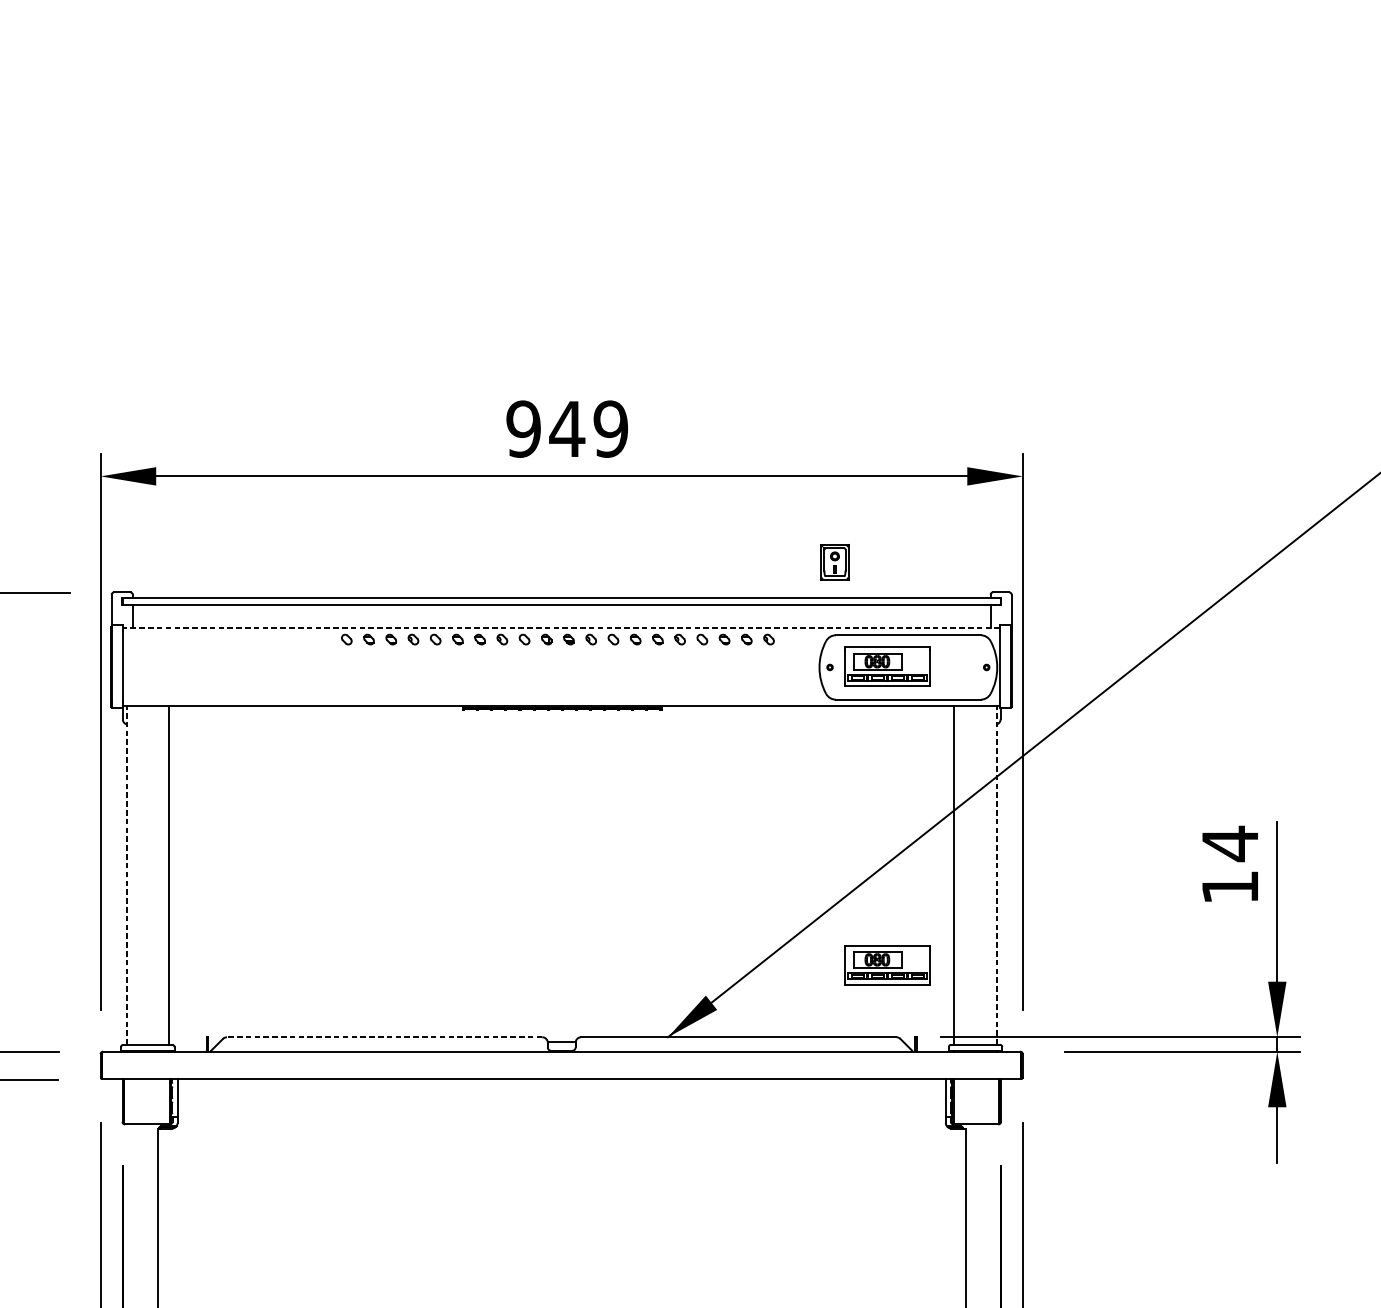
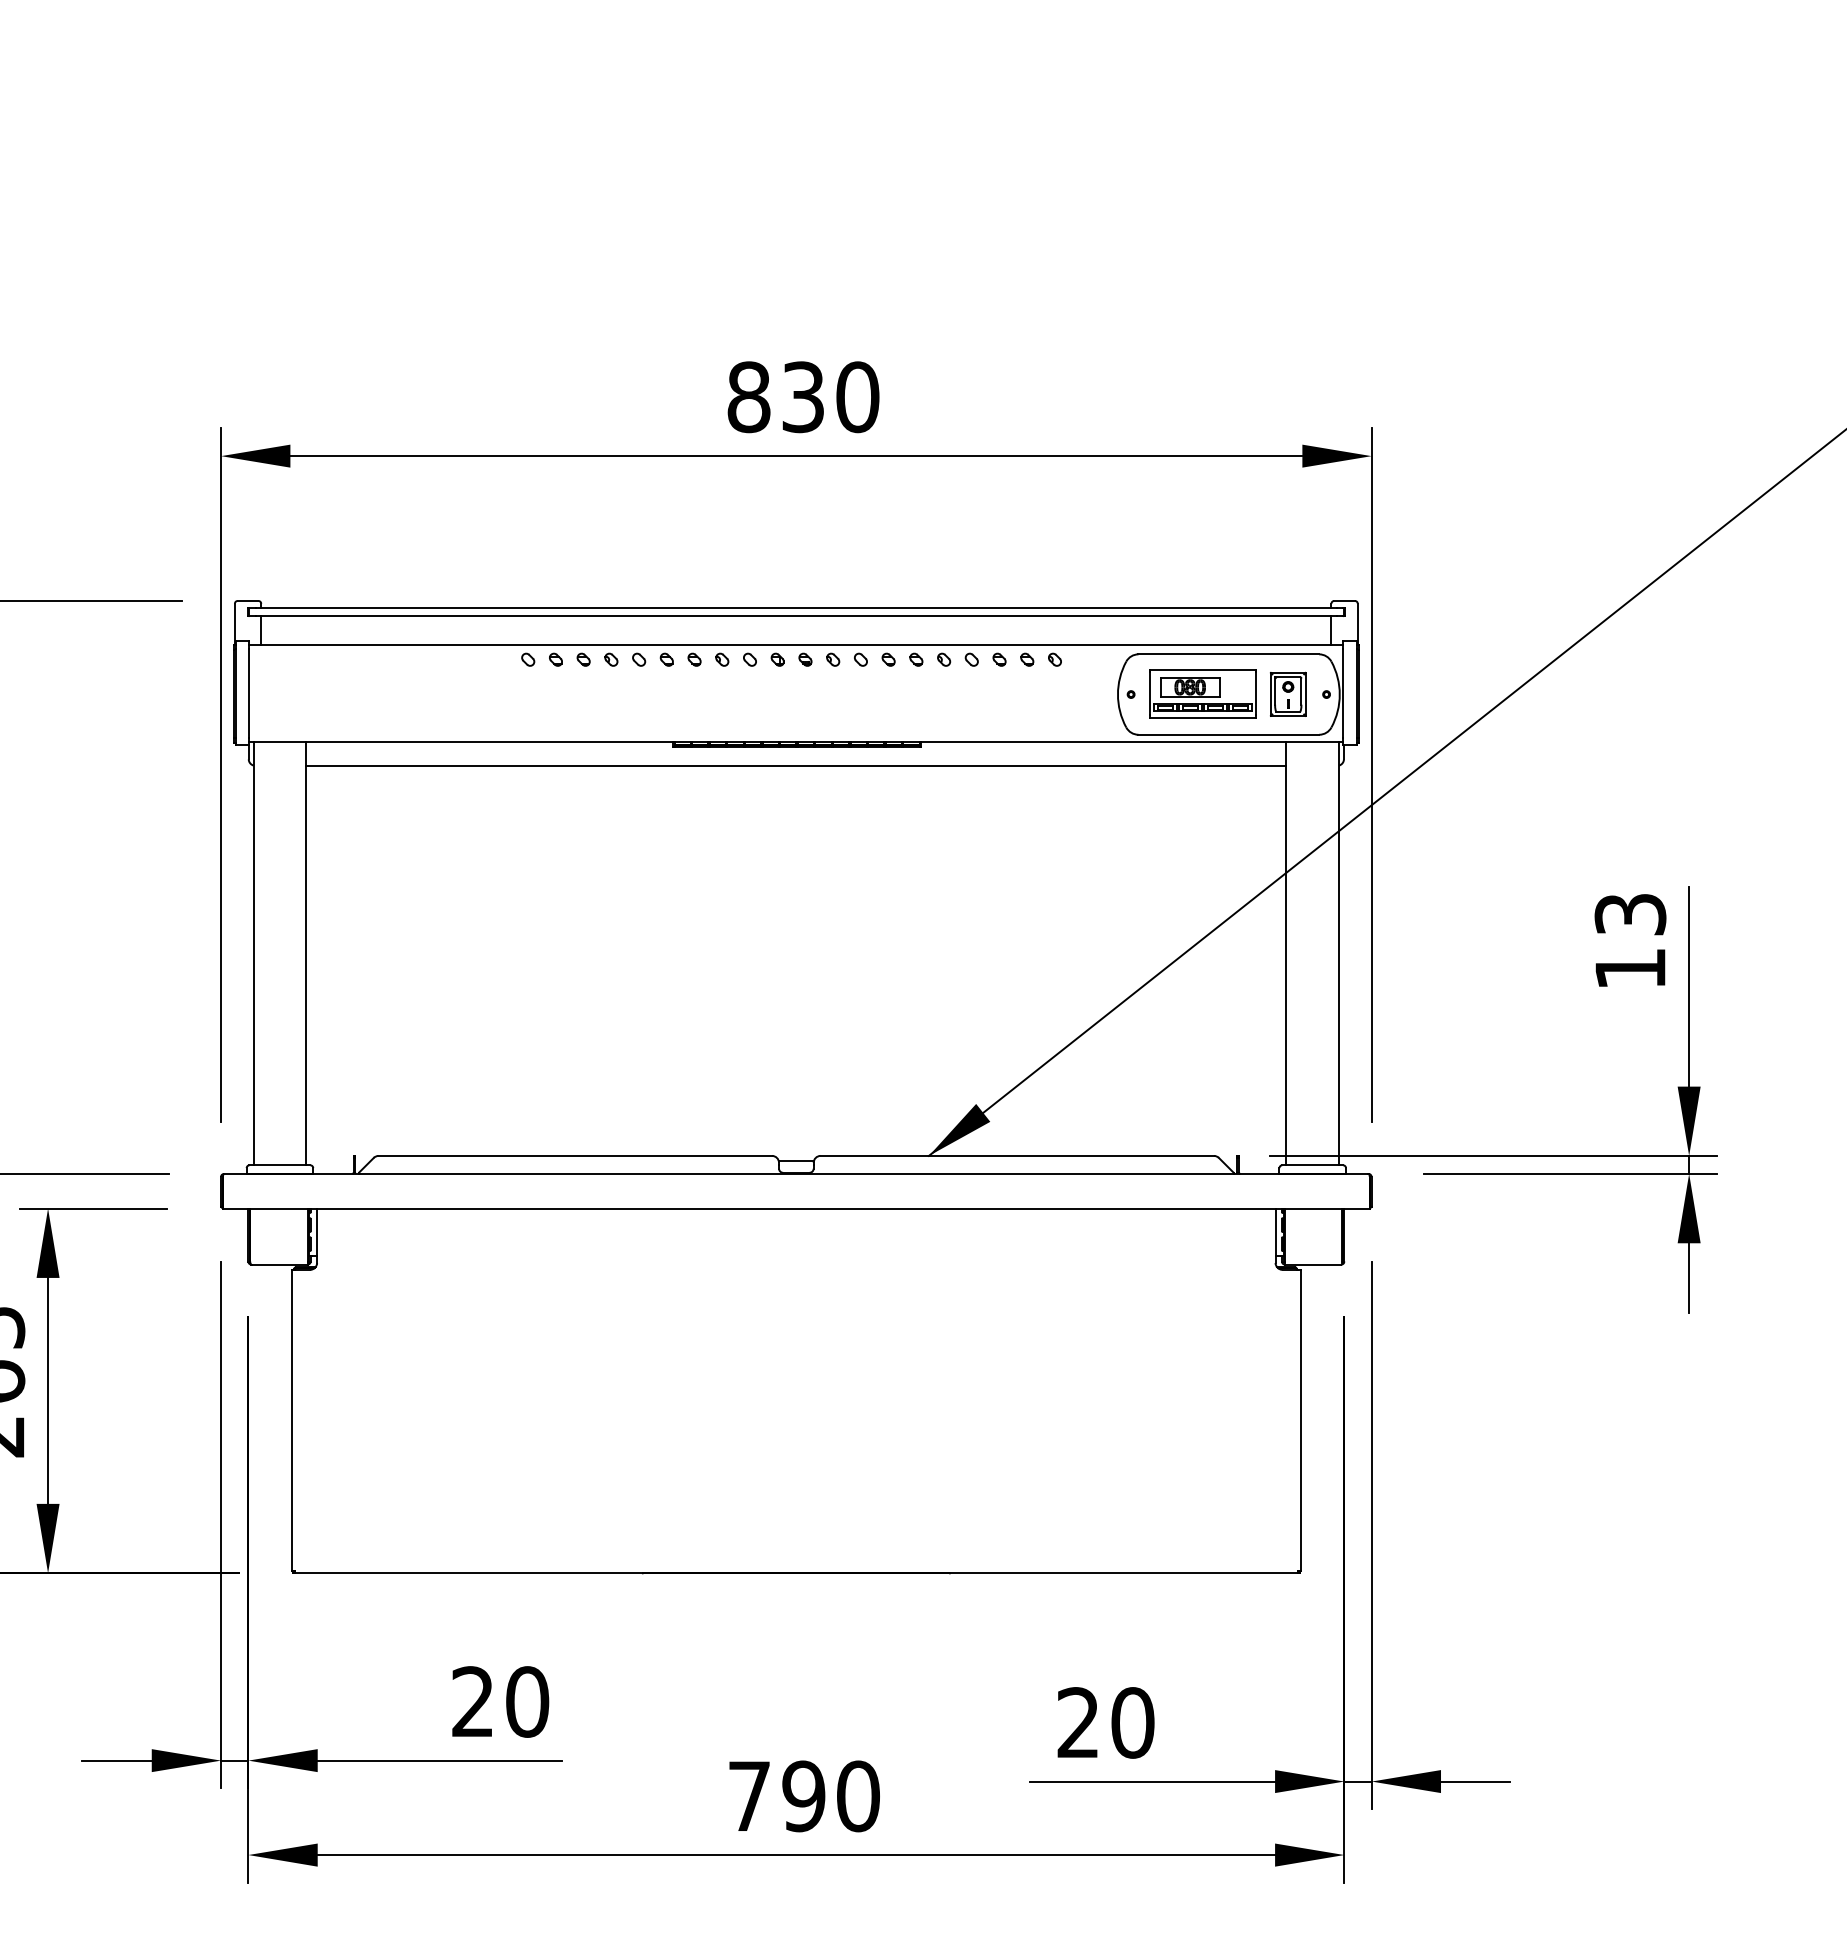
text: (567, 429) -> (803, 397), 949 -> 830
part: (835, 561) -> (1288, 693), moved
line: (561, 628) -> (796, 645), dashed -> solid
line: (561, 724) -> (796, 765), added
text: (1230, 843) -> (1630, 914), 14 -> 13
line: (126, 875) -> (253, 953), dashed -> solid
line: (997, 875) -> (1339, 953), dashed -> solid
part: (887, 964) -> (1202, 1065), removed
line: (384, 1036) -> (575, 1155), dashed -> solid

